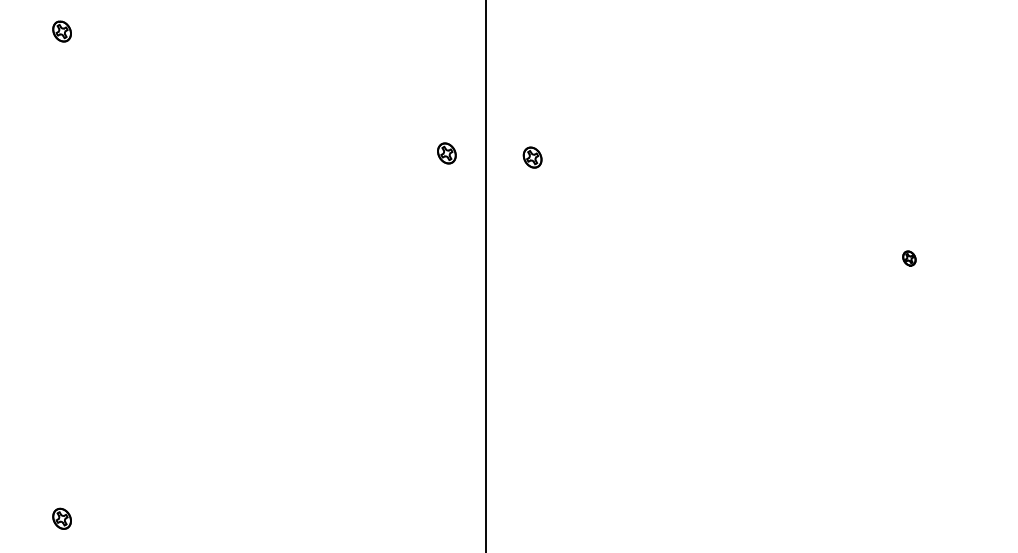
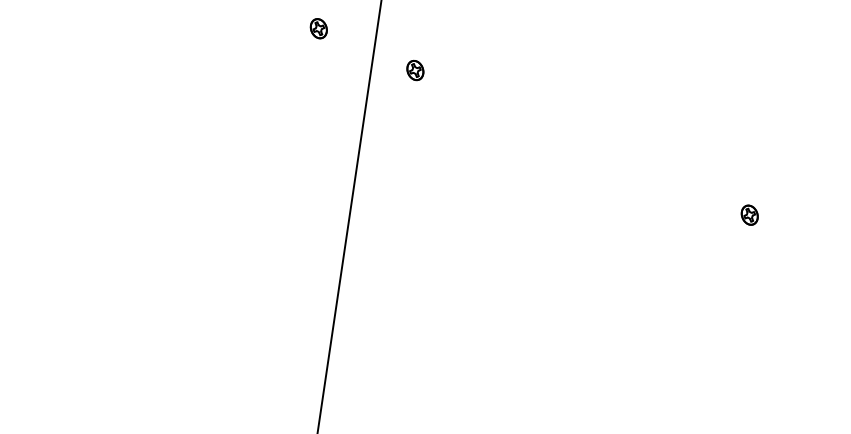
part: (446, 153) -> (318, 28), moved
part: (909, 258) -> (749, 215), size x1.43

